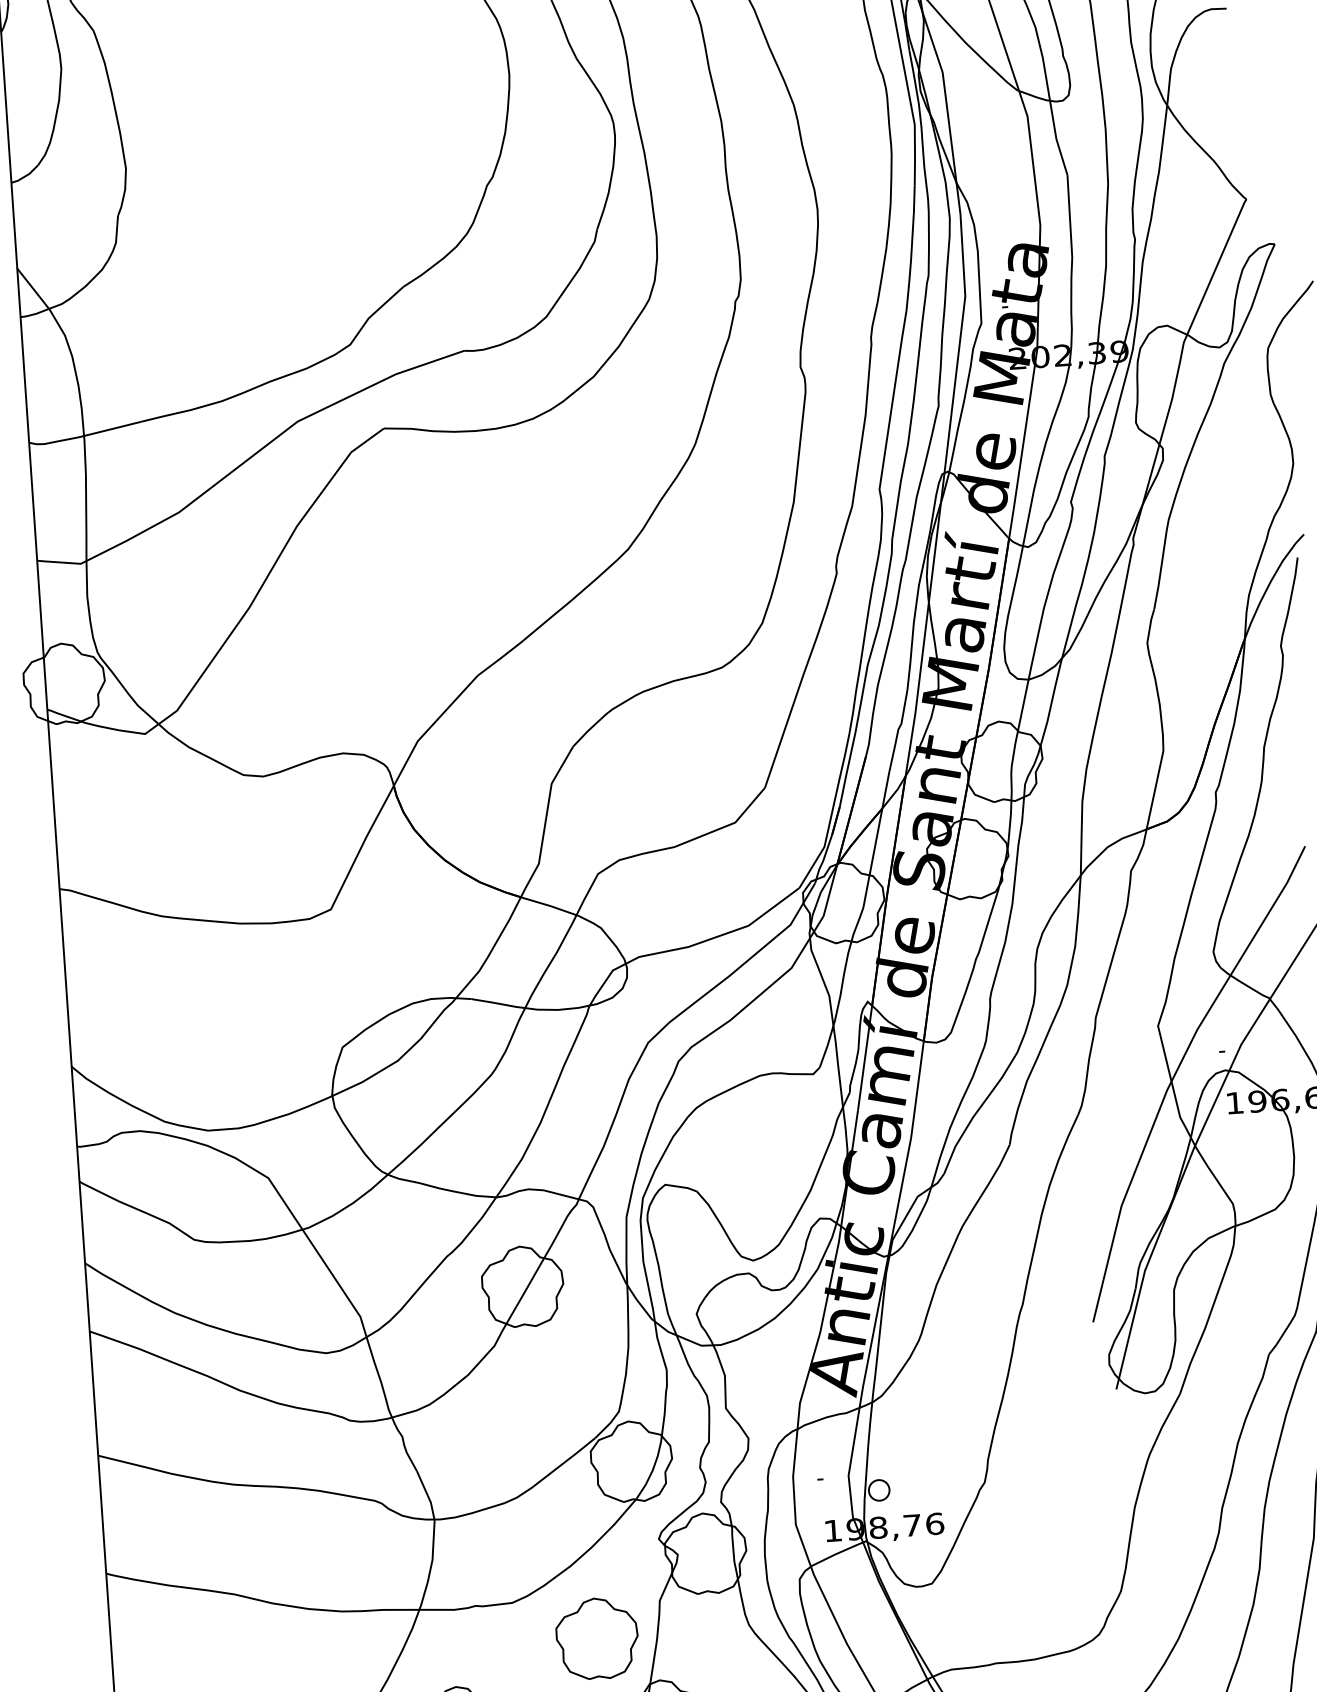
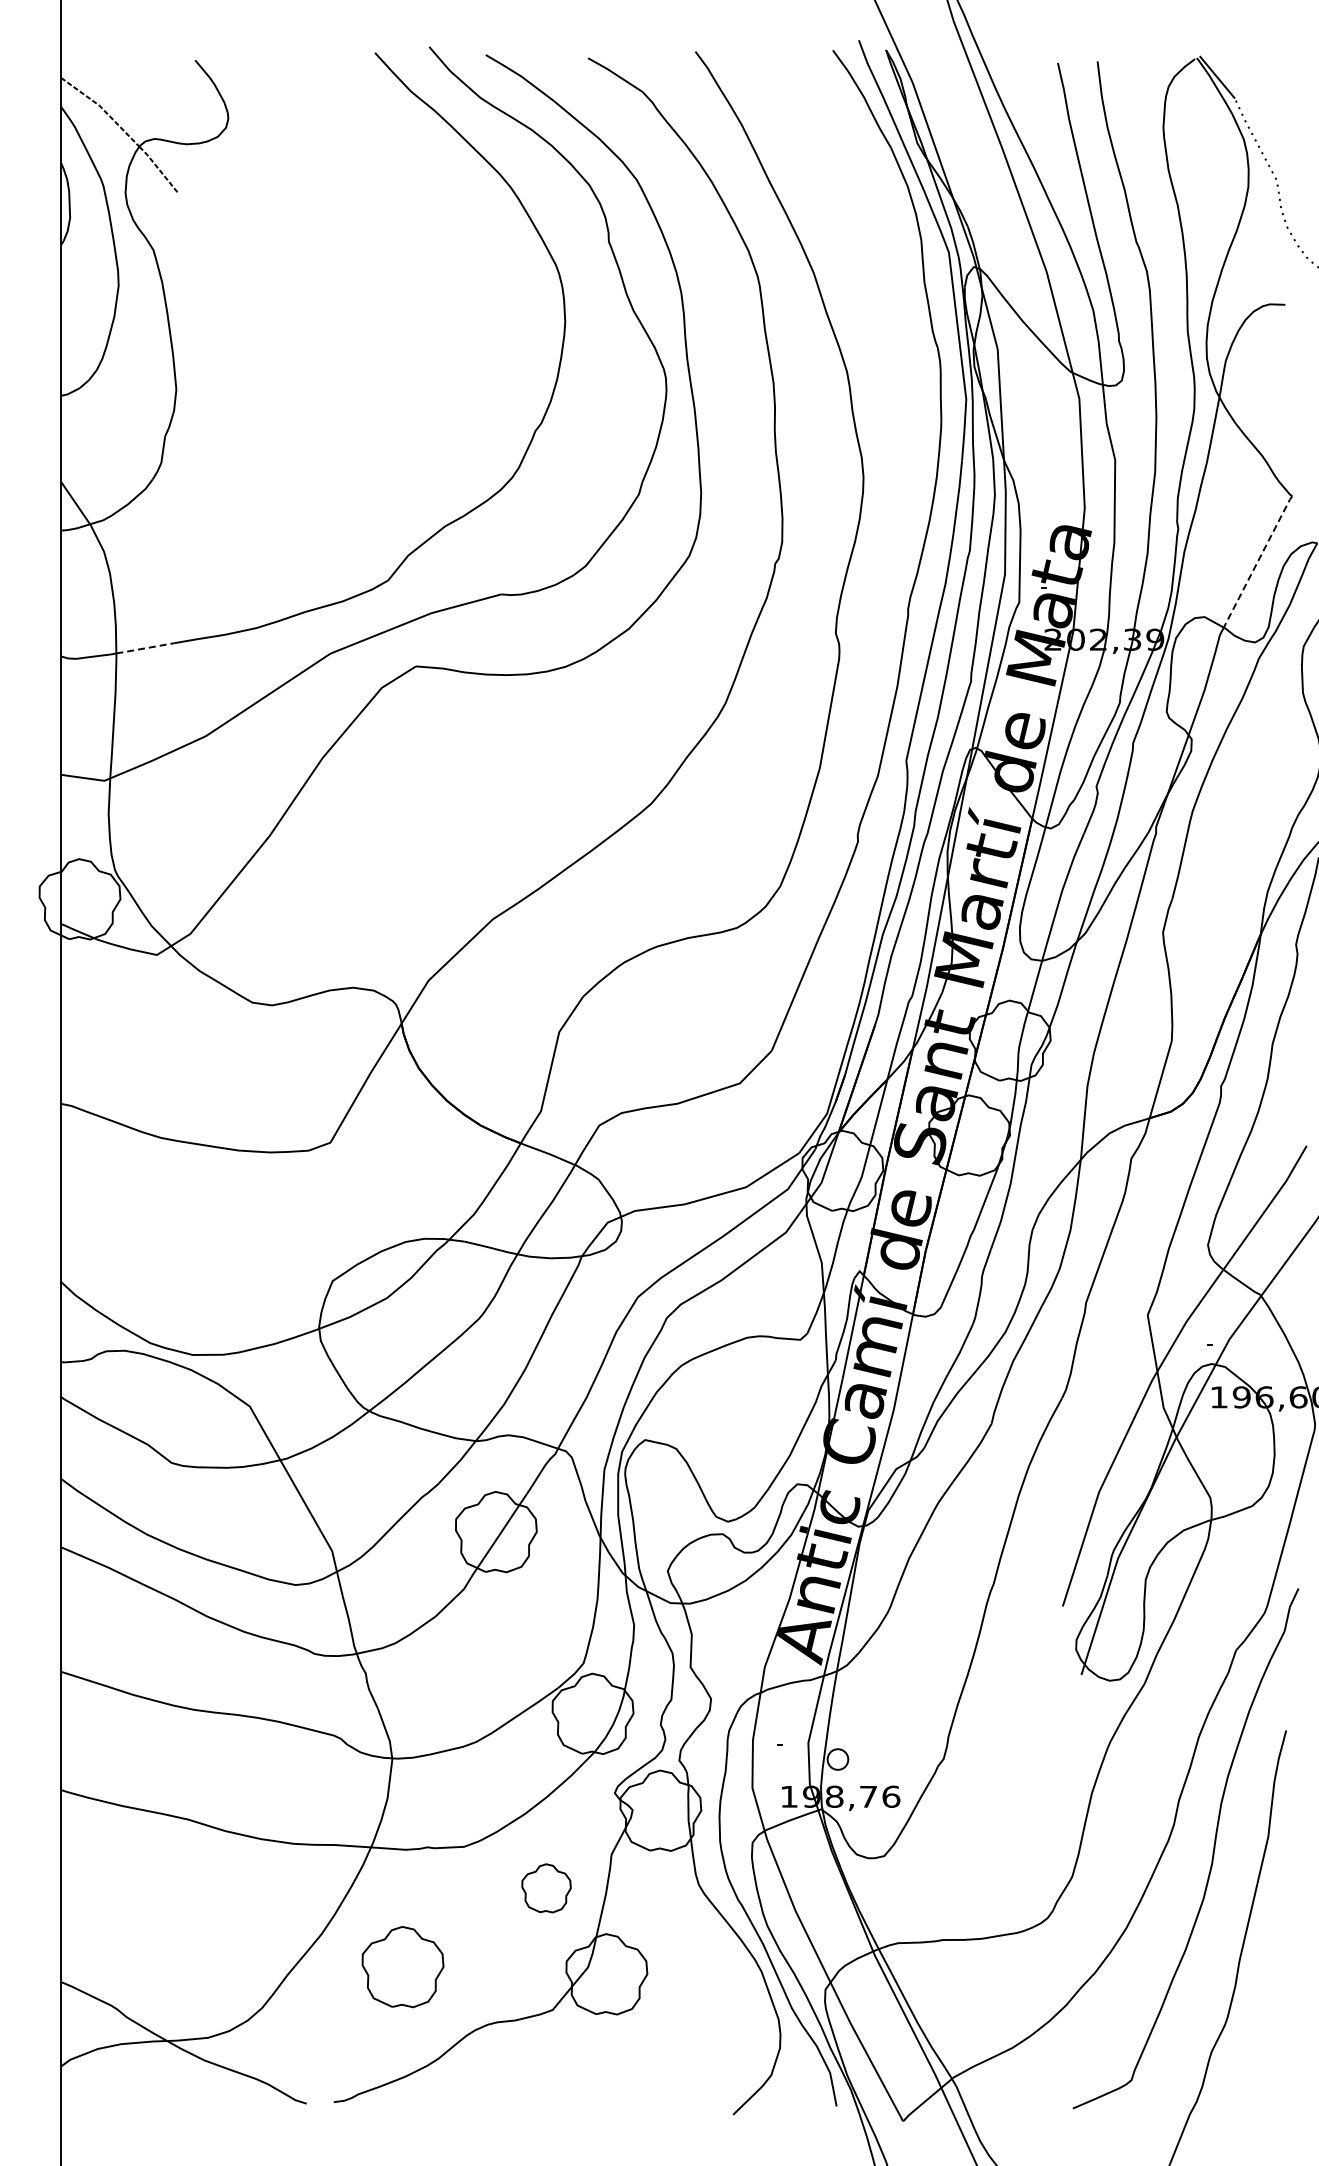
line: (1217, 266) -> (1258, 561), solid -> dashed
line: (112, 429) -> (145, 648), solid -> dashed
part: (597, 1638) -> (546, 1888), size x0.6

